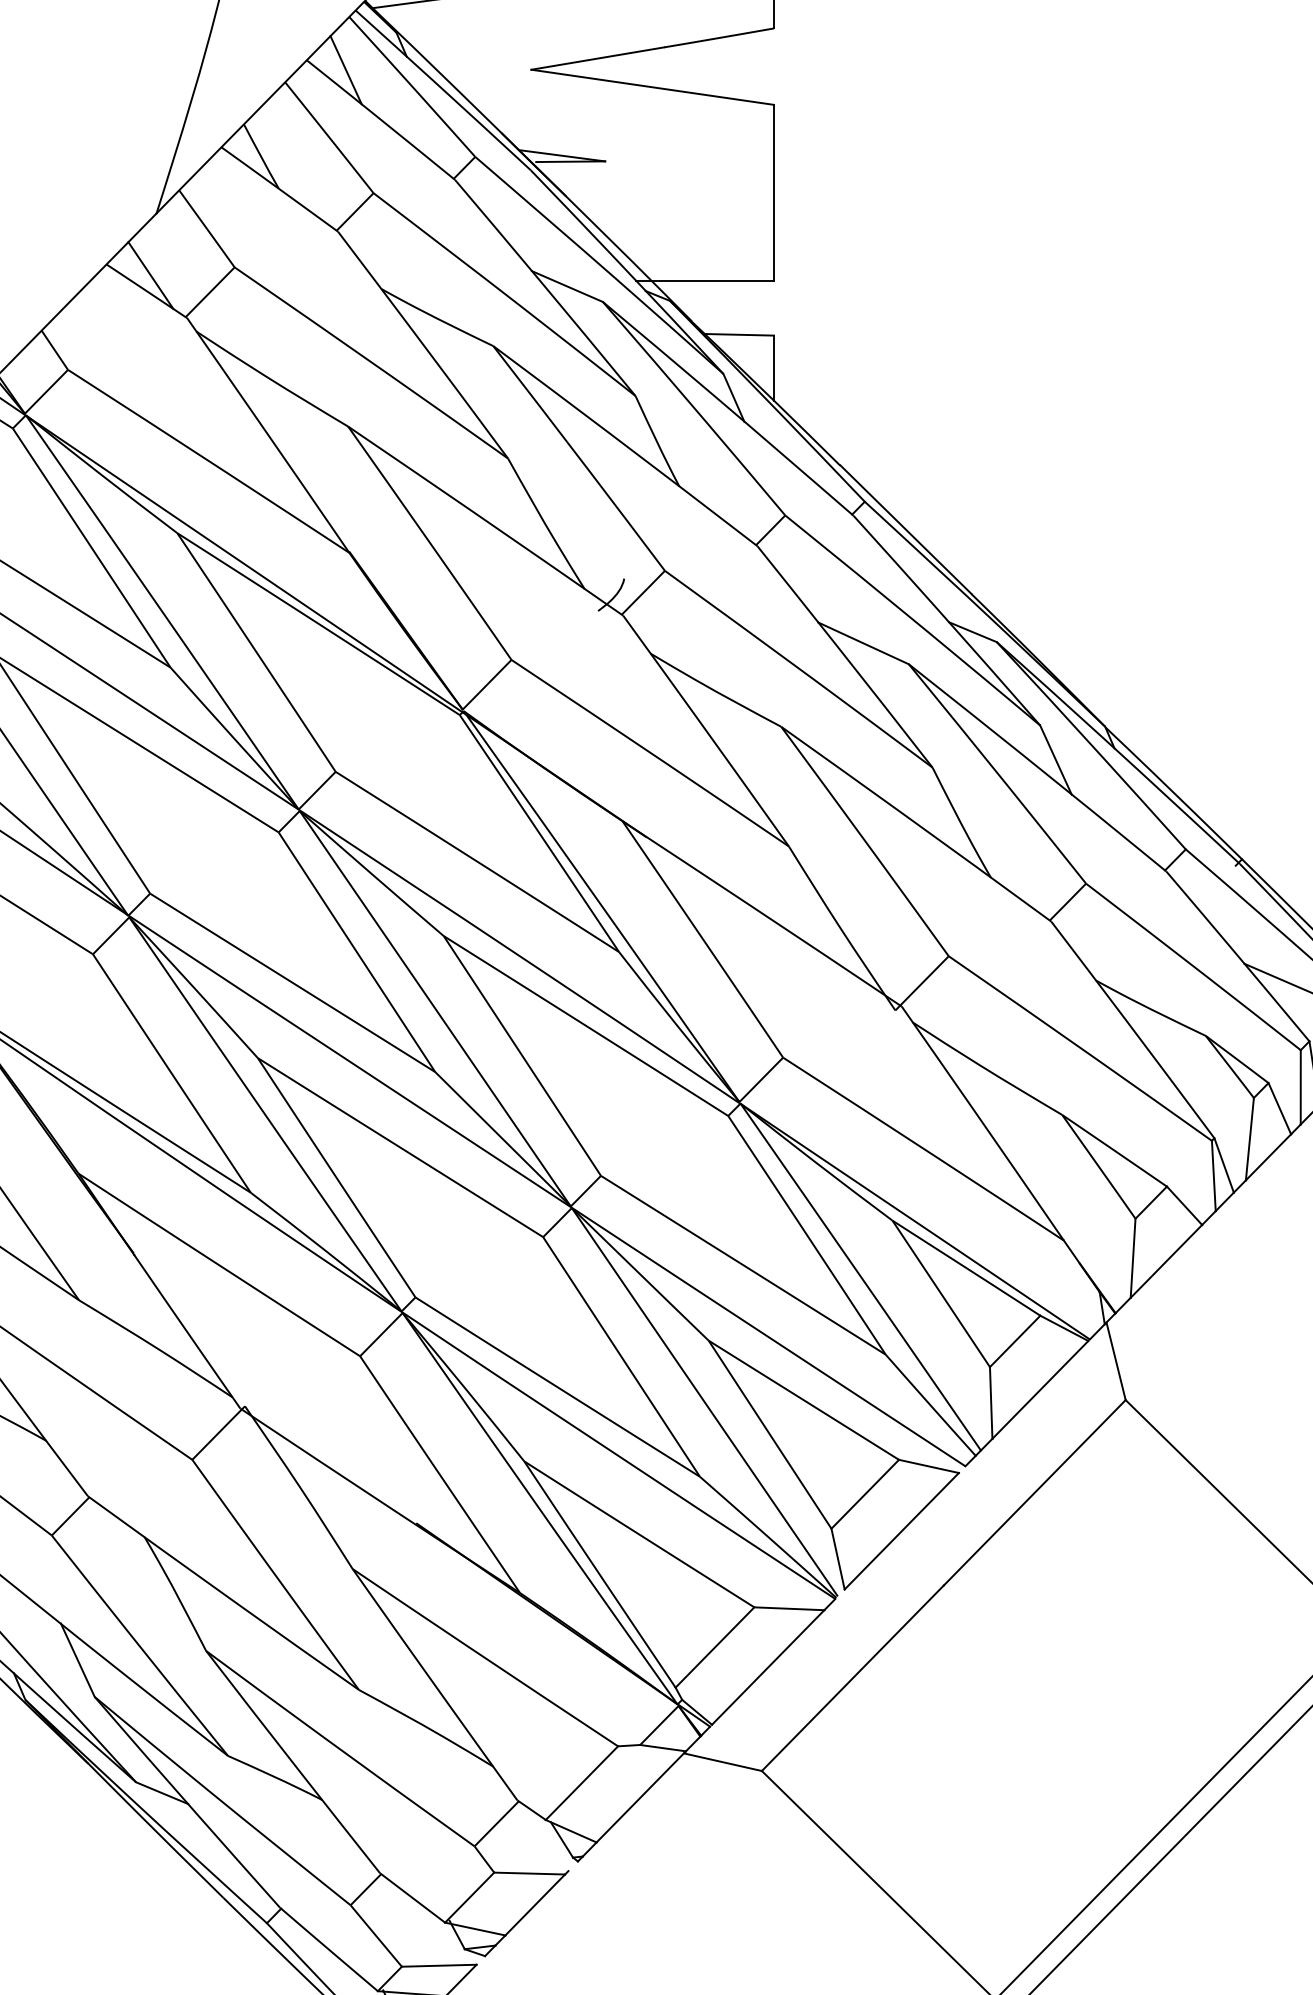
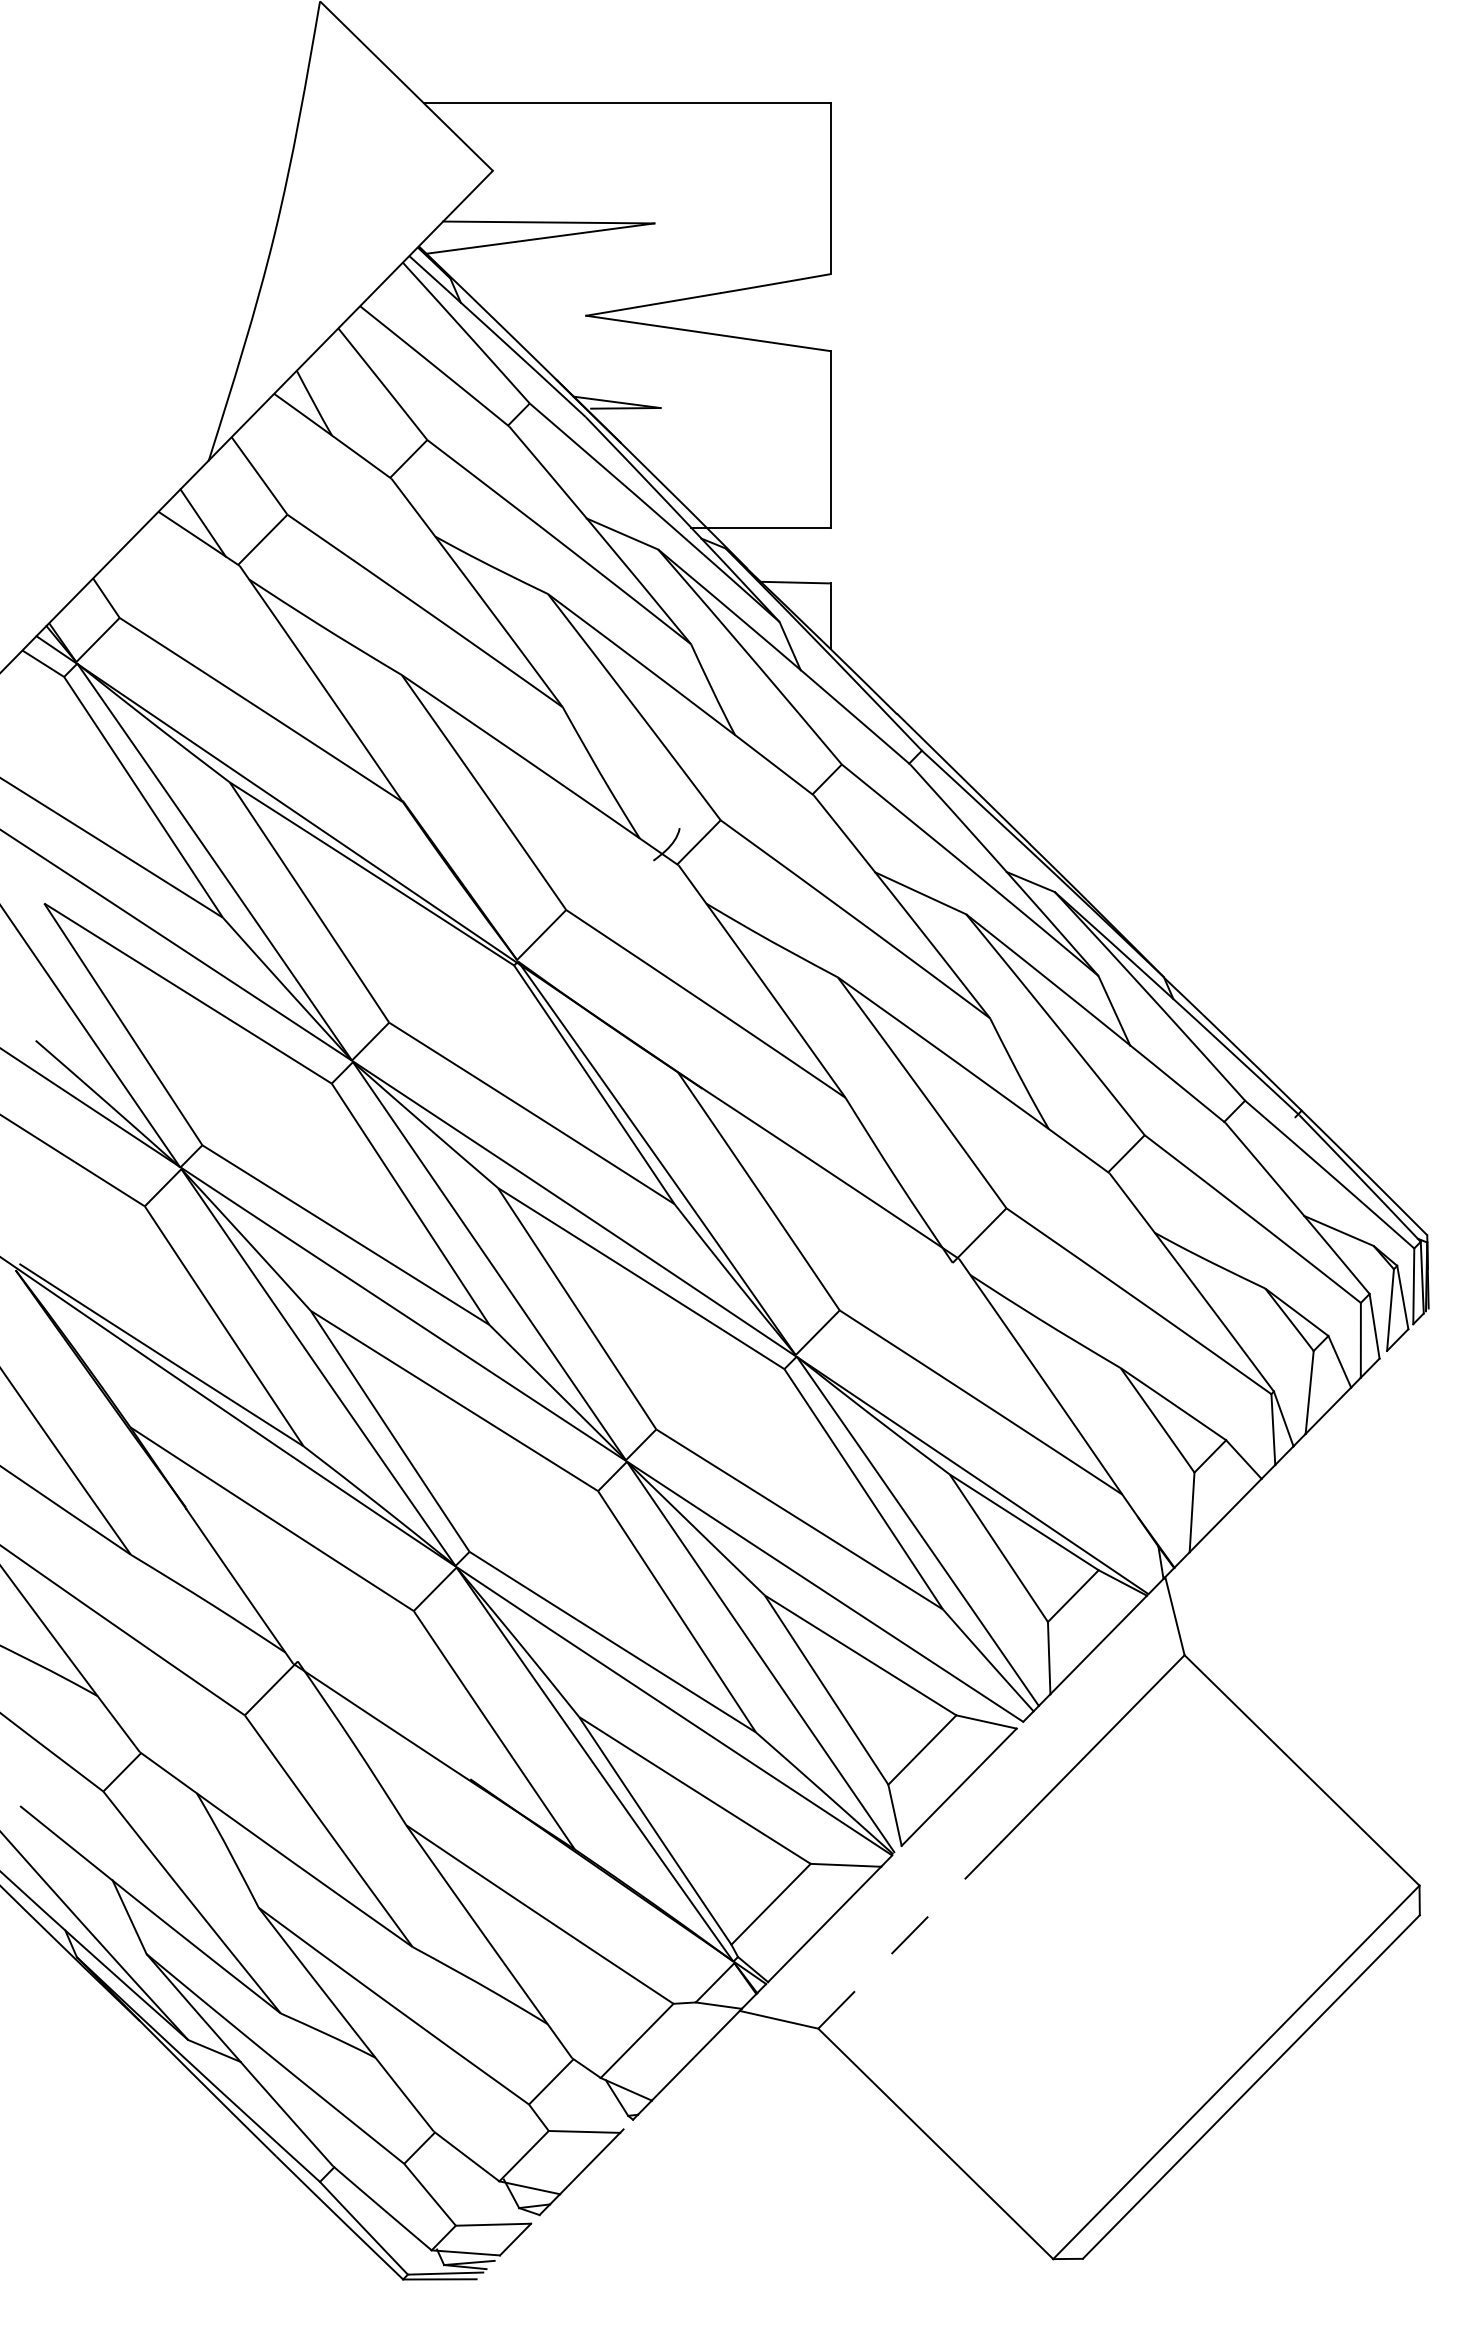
line: (345, 69) -> (399, 315), removed
line: (852, 1678) -> (909, 1935), solid -> dashed

